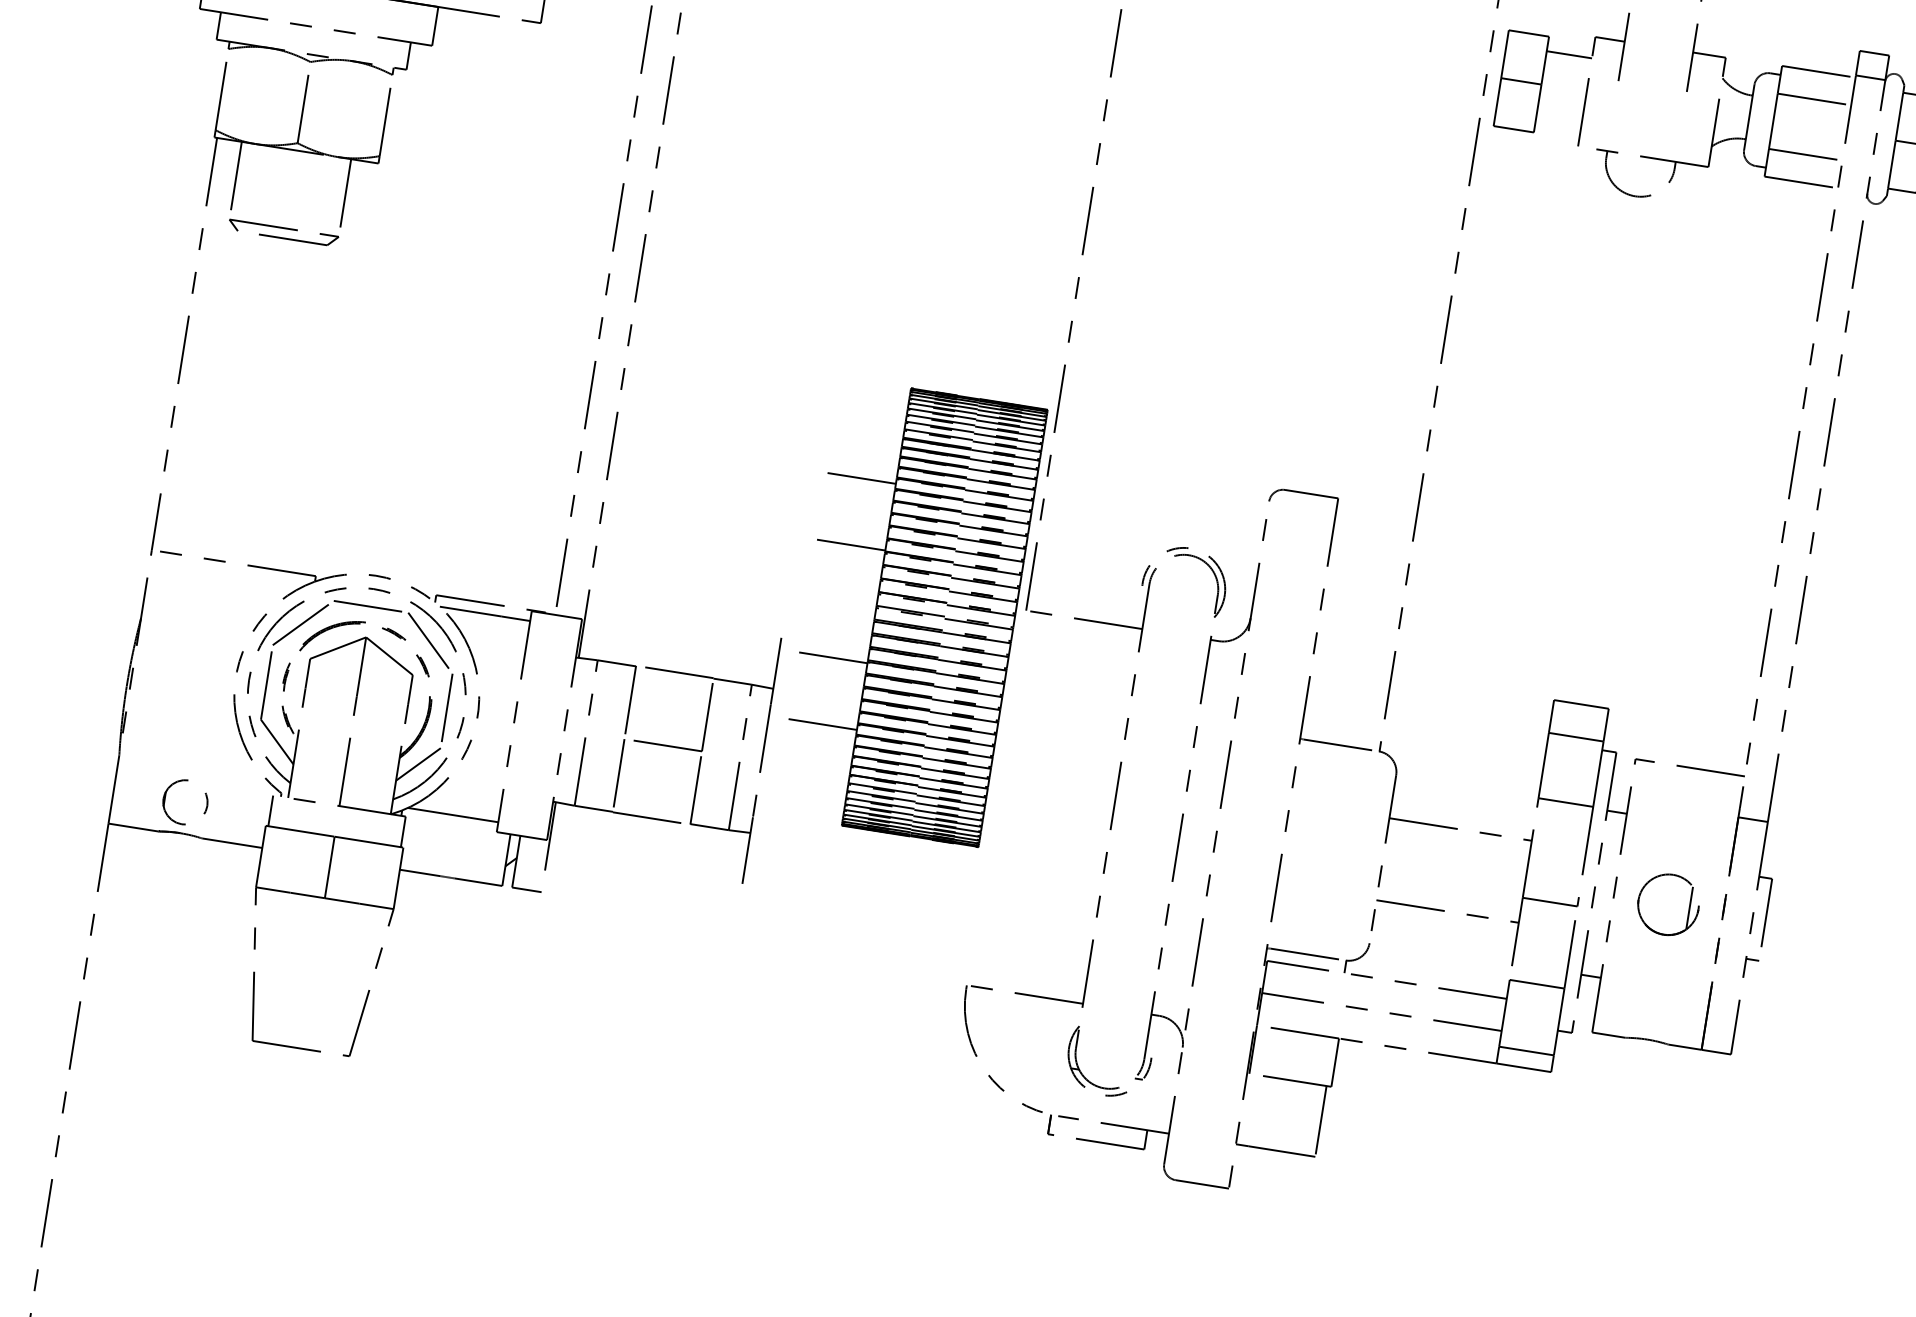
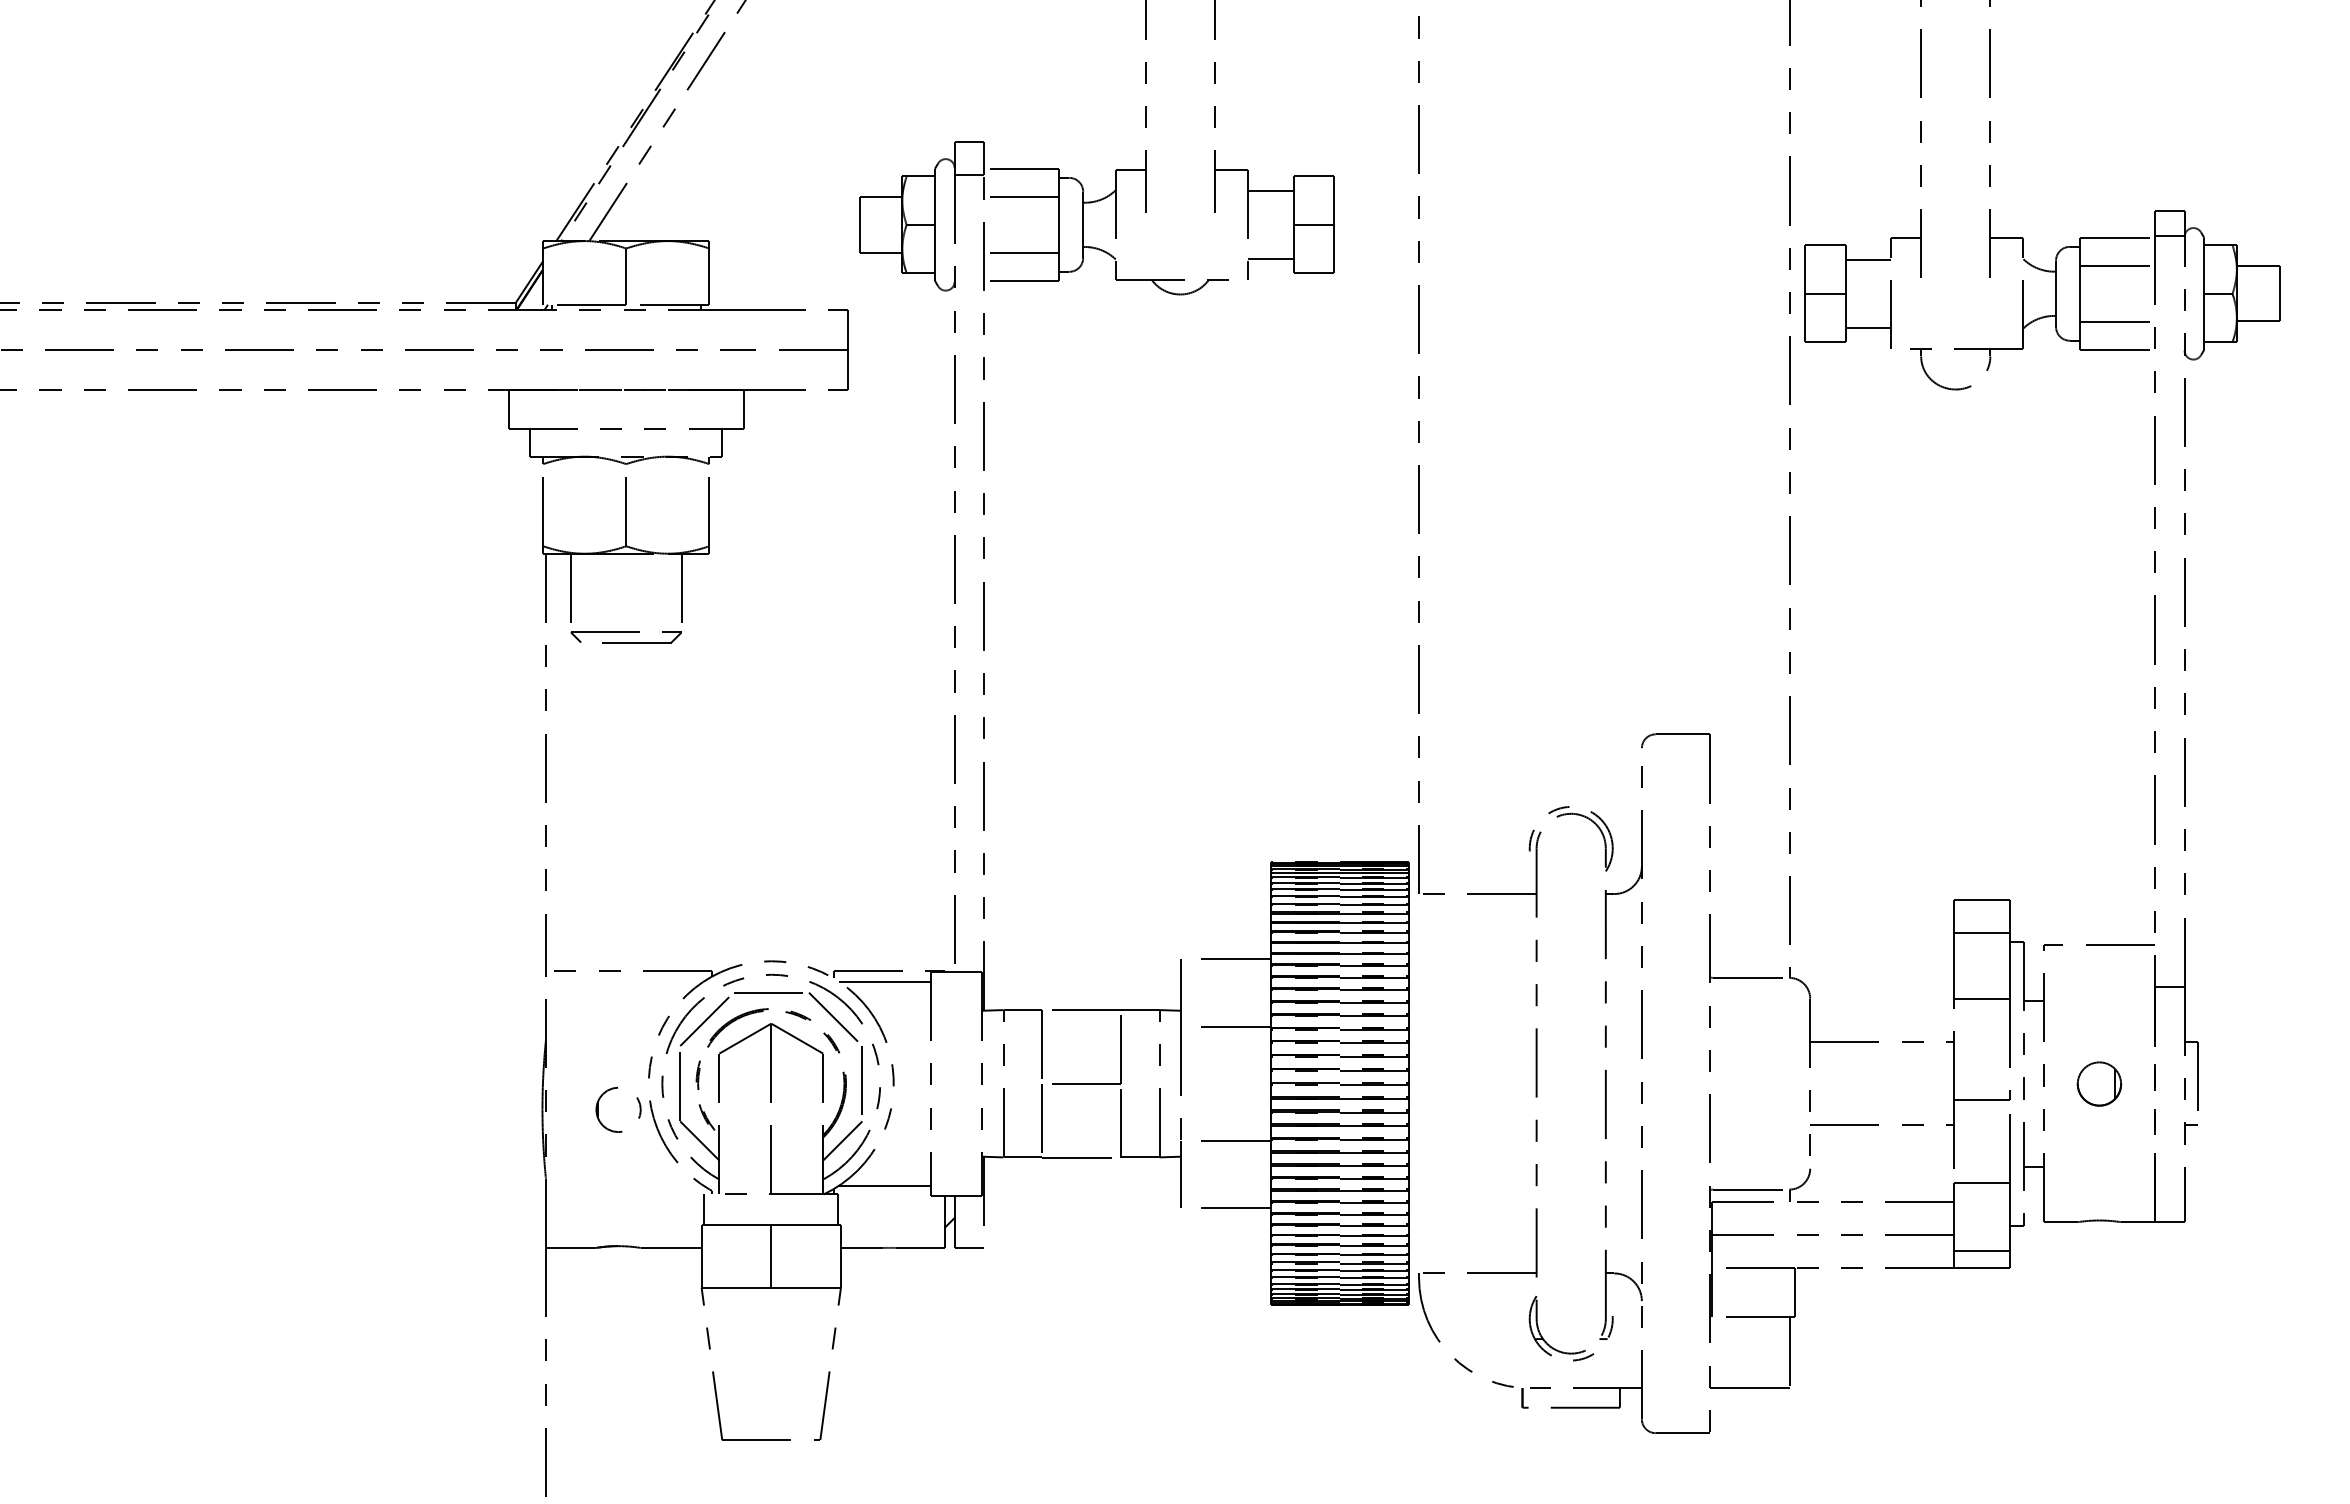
line: (1558, 121) -> (1868, 327), added
part: (911, 612) -> (1305, 1083), moved
part: (165, 798) -> (598, 1109), moved
part: (1668, 904) -> (2099, 1083), size x0.71

